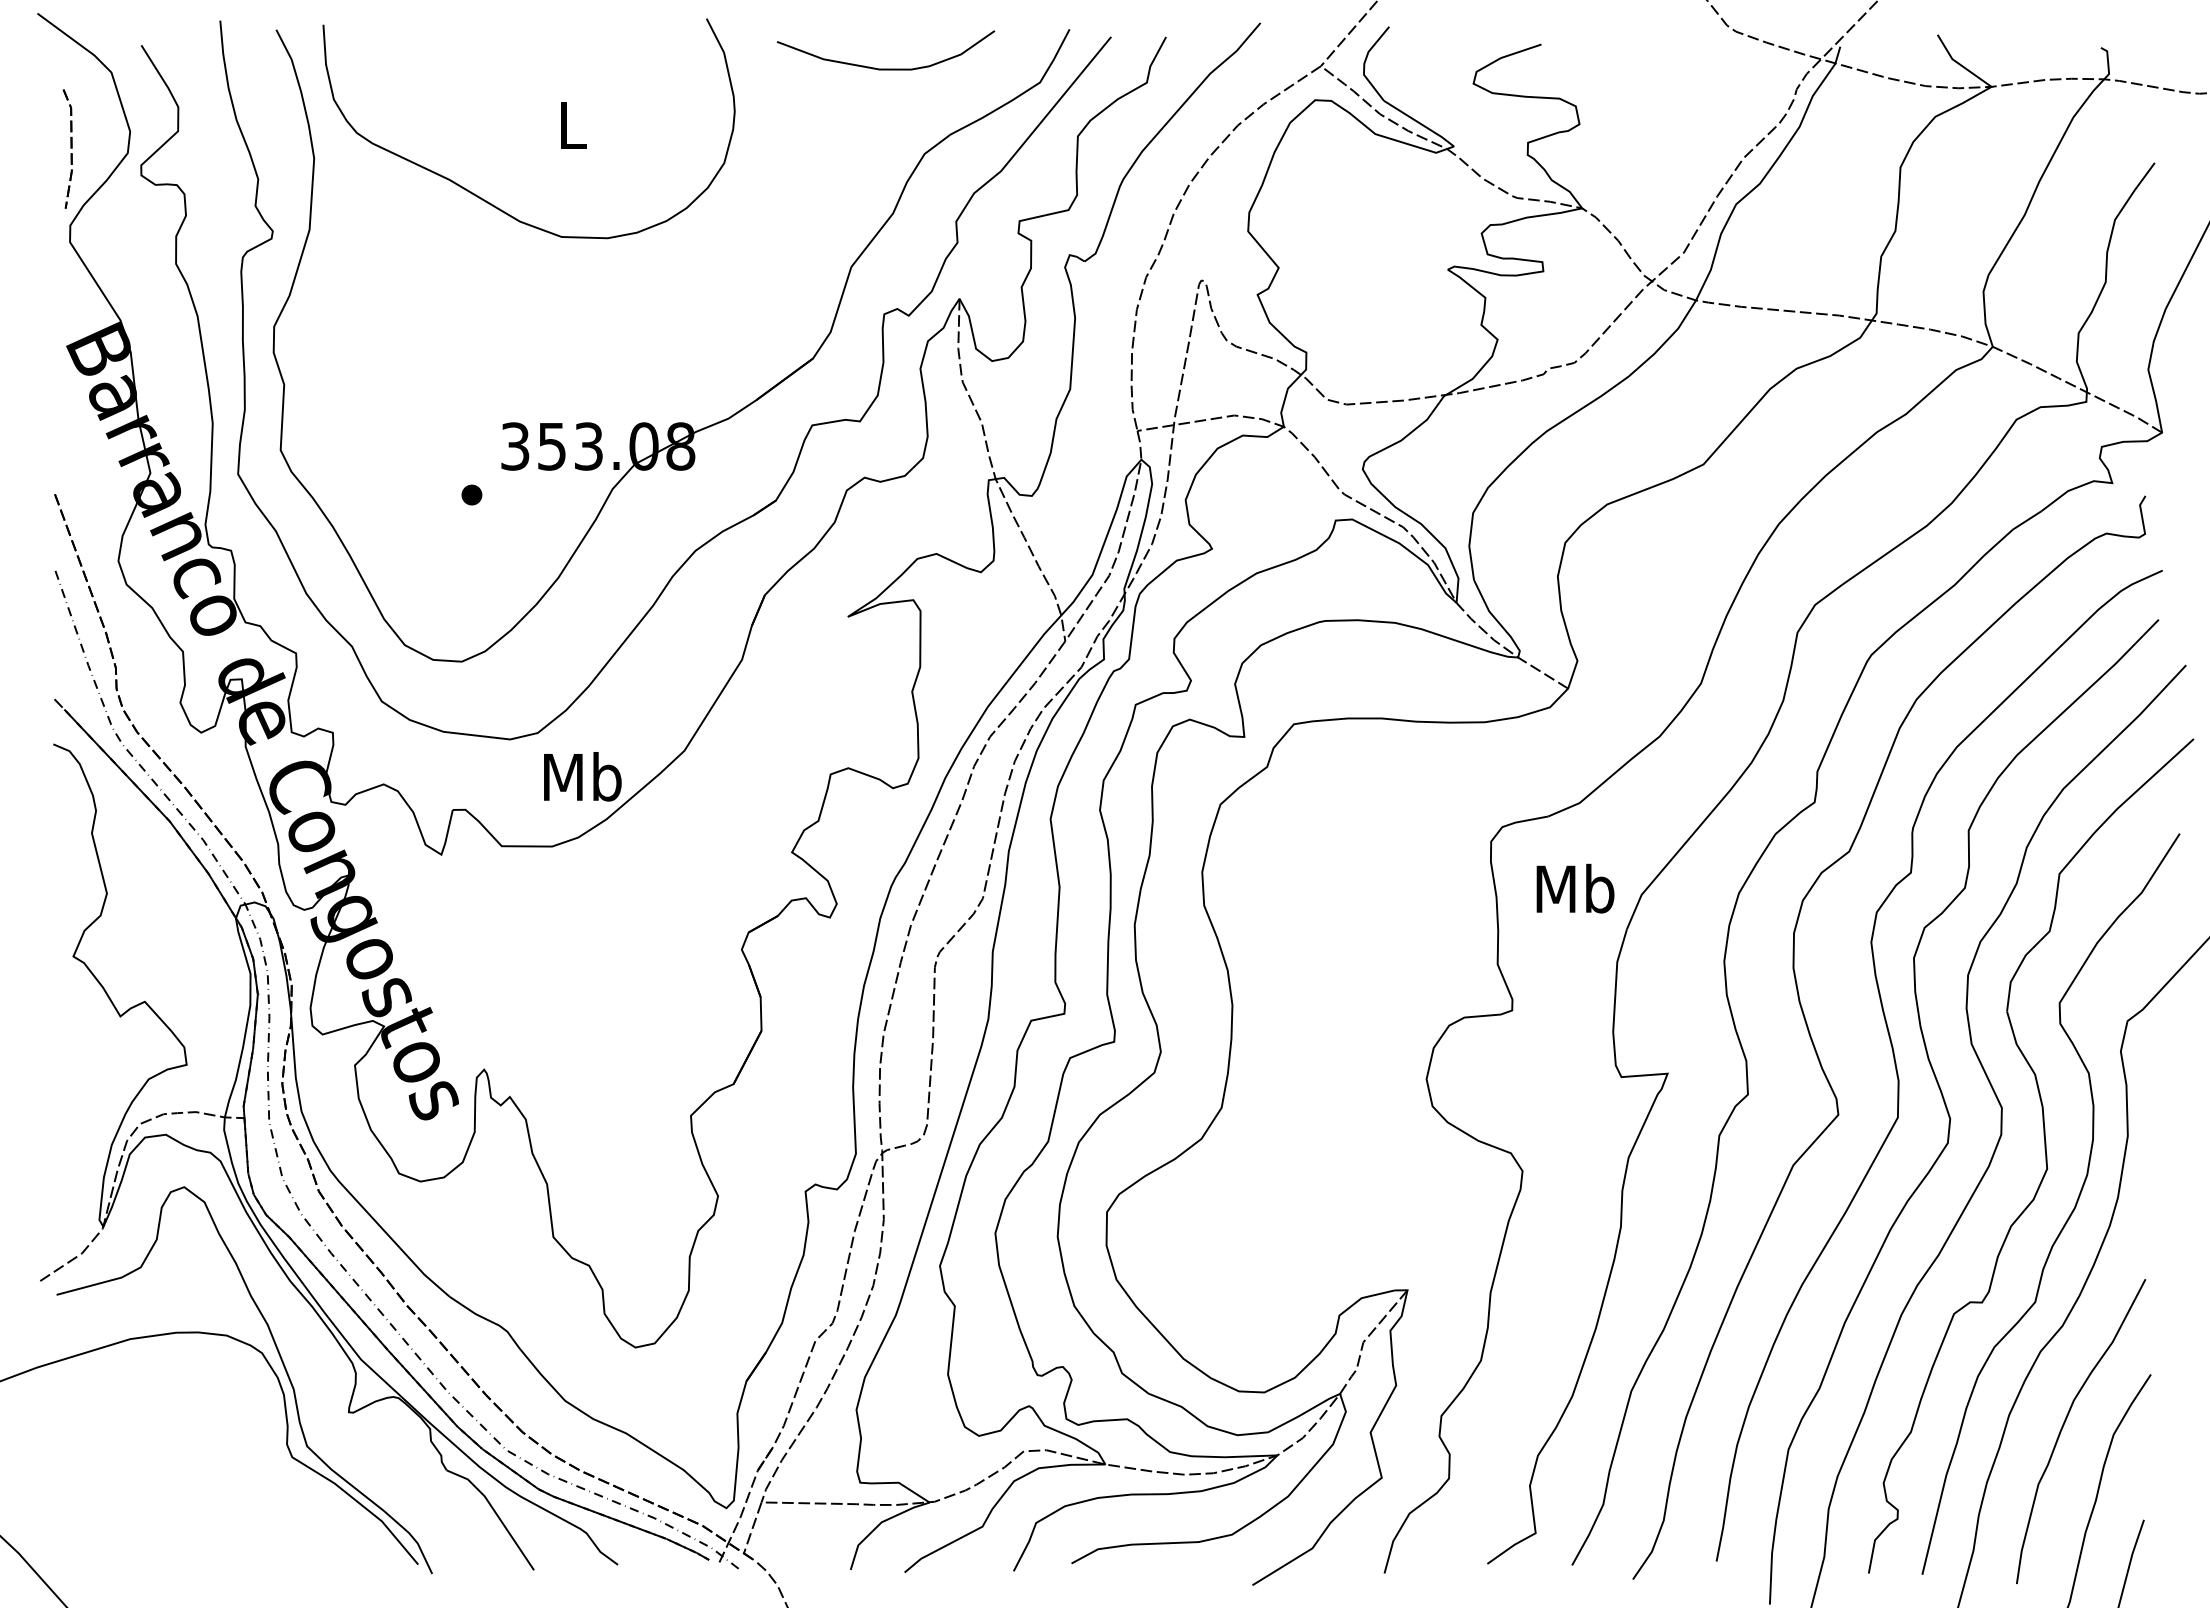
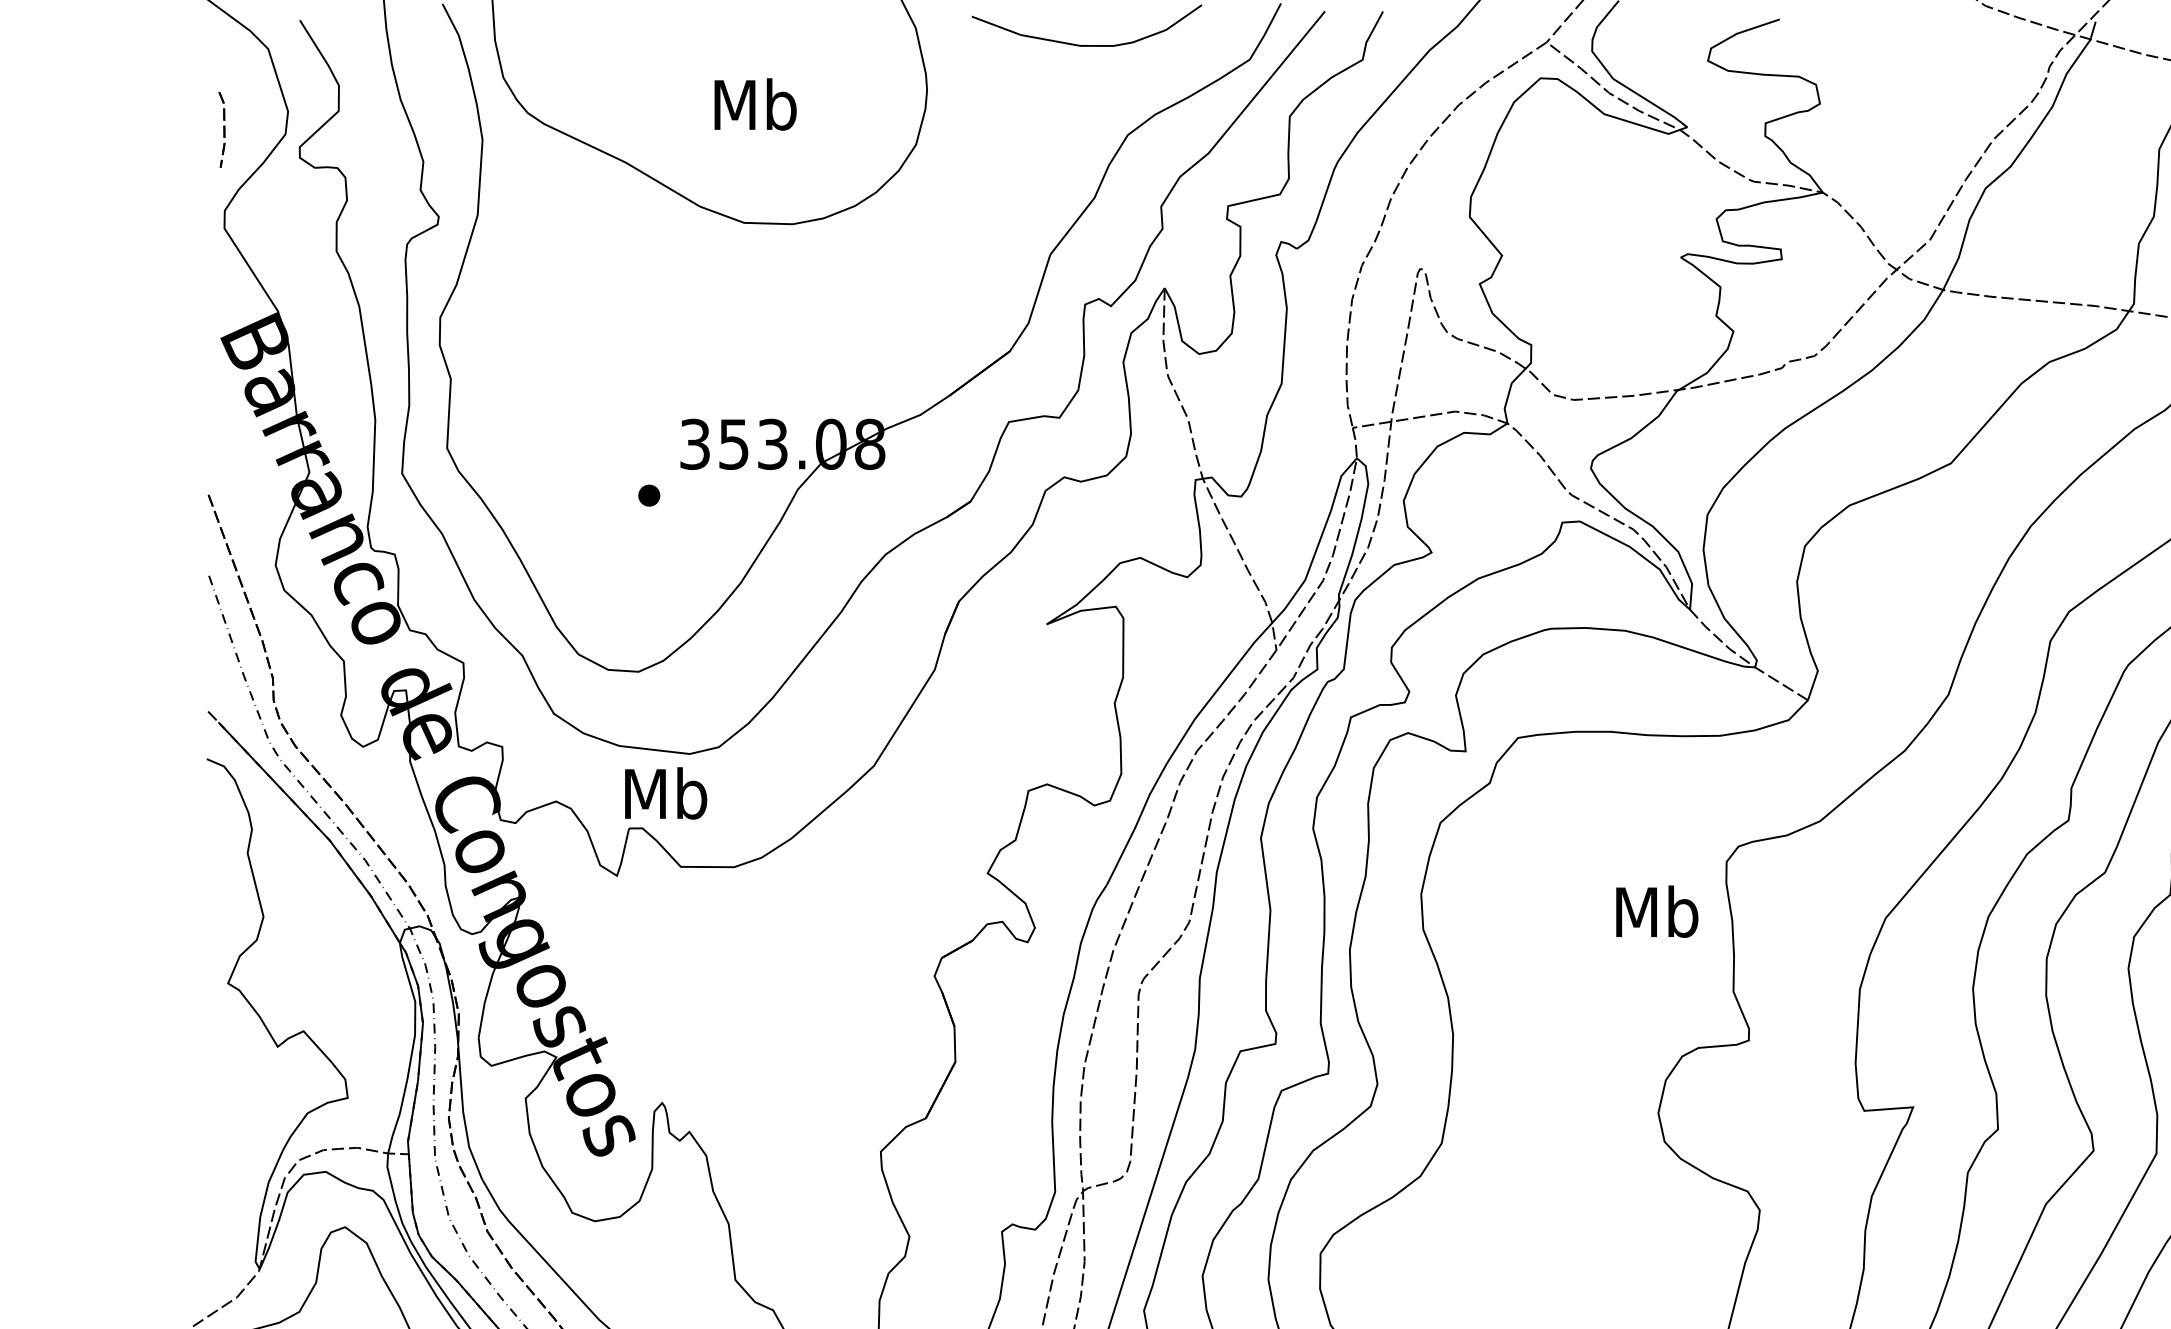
text: (572, 124) -> (755, 103), L -> Mb
part: (67, 148) -> (221, 129), size x0.6
text: (582, 776) -> (665, 793), moved
text: (1575, 888) -> (1657, 911), moved

